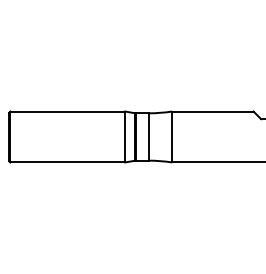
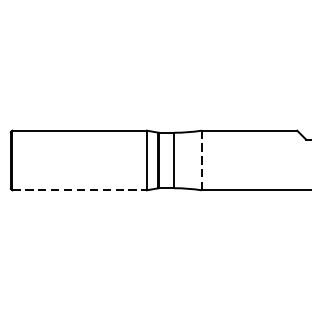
line: (172, 136) -> (202, 159), solid -> dashed
line: (68, 162) -> (80, 190), solid -> dashed

